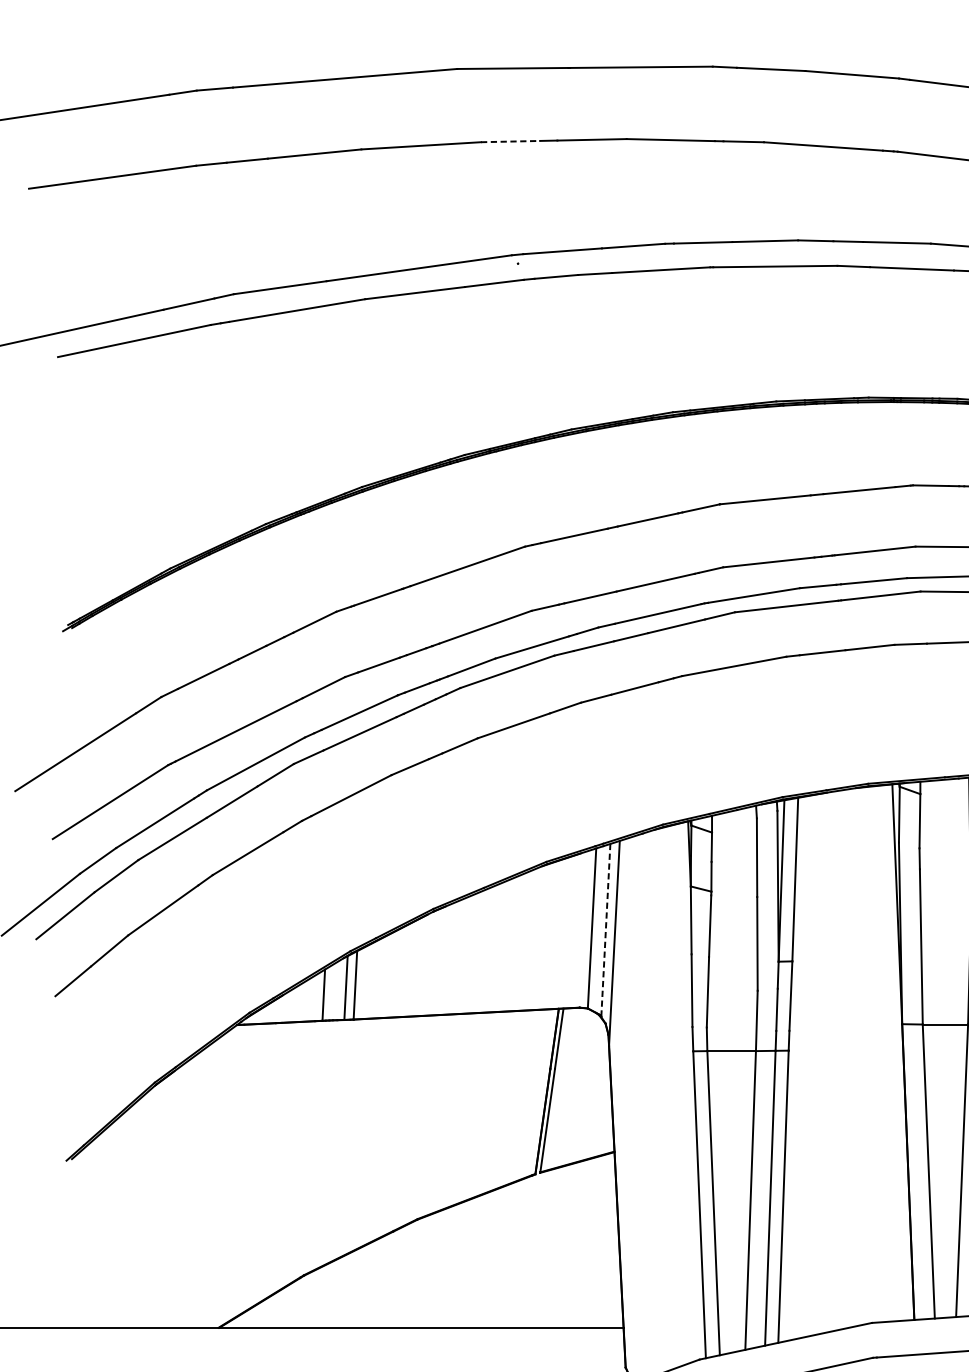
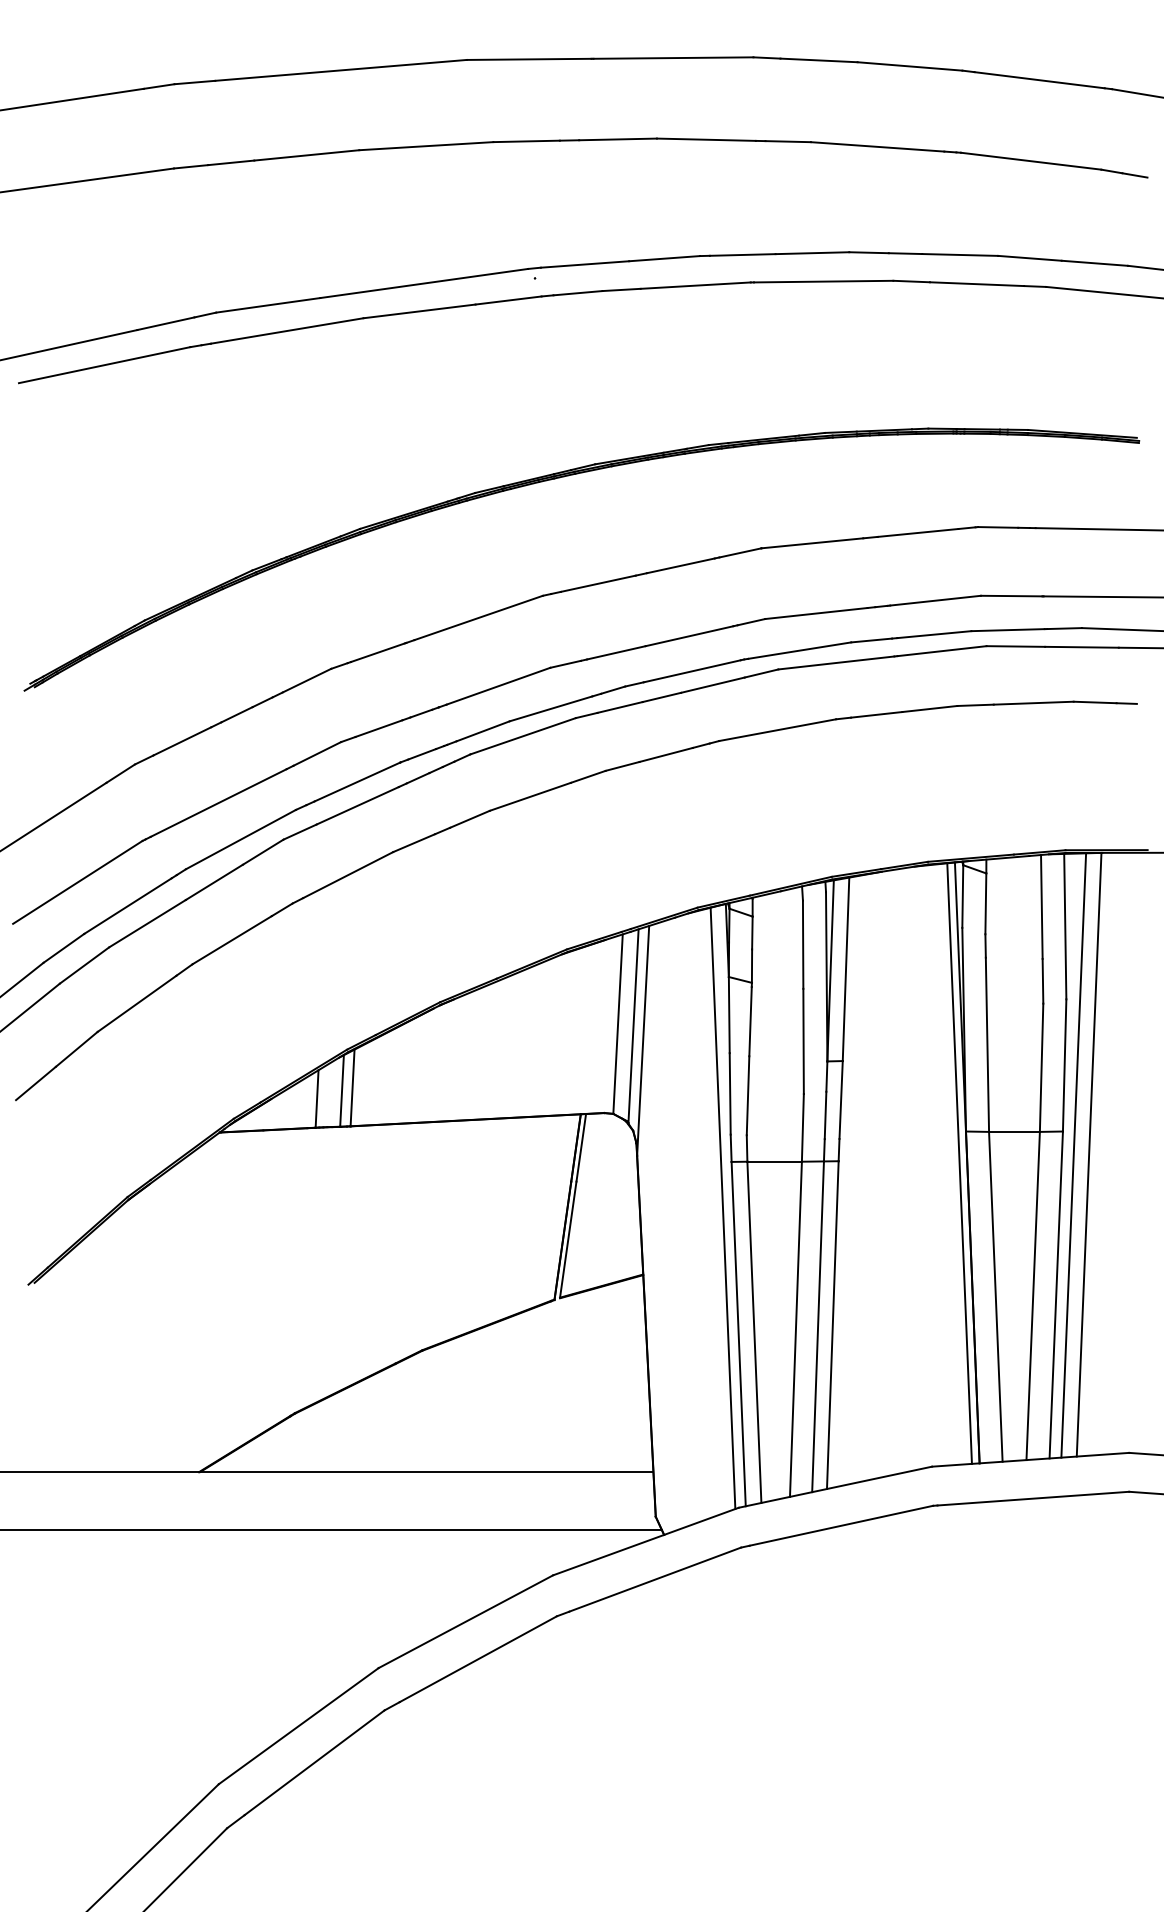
line: (511, 141) -> (527, 141), dashed -> solid
line: (605, 930) -> (633, 1026), dashed -> solid
line: (896, 1052) -> (959, 1163), added
line: (685, 1092) -> (722, 1208), added

